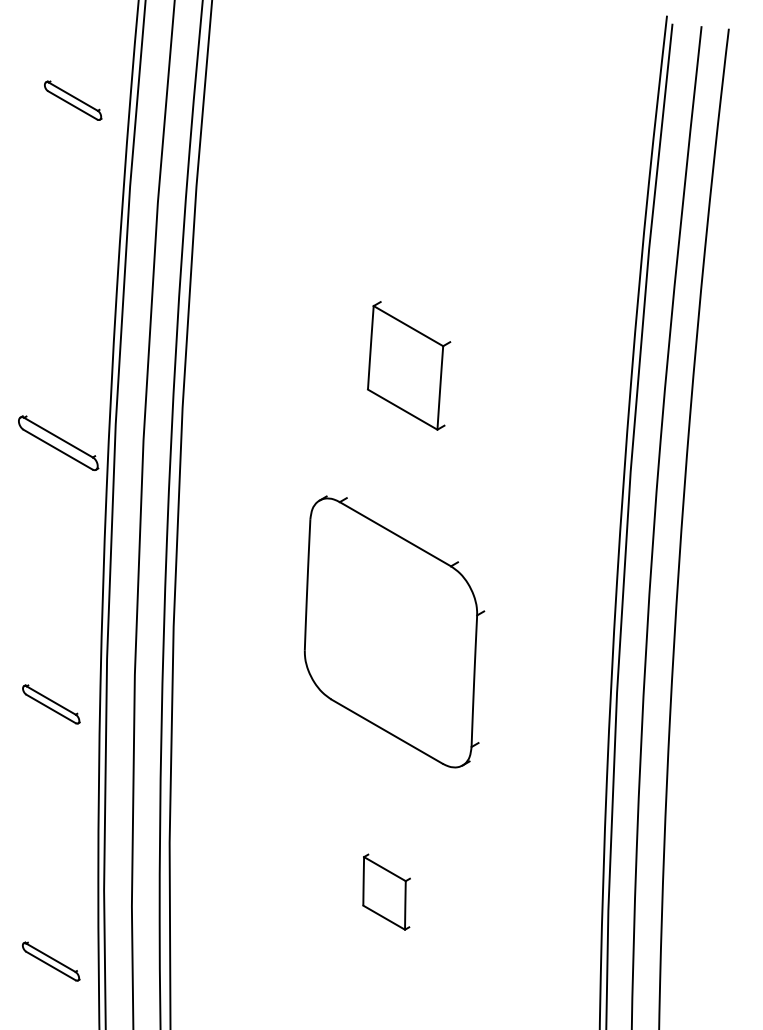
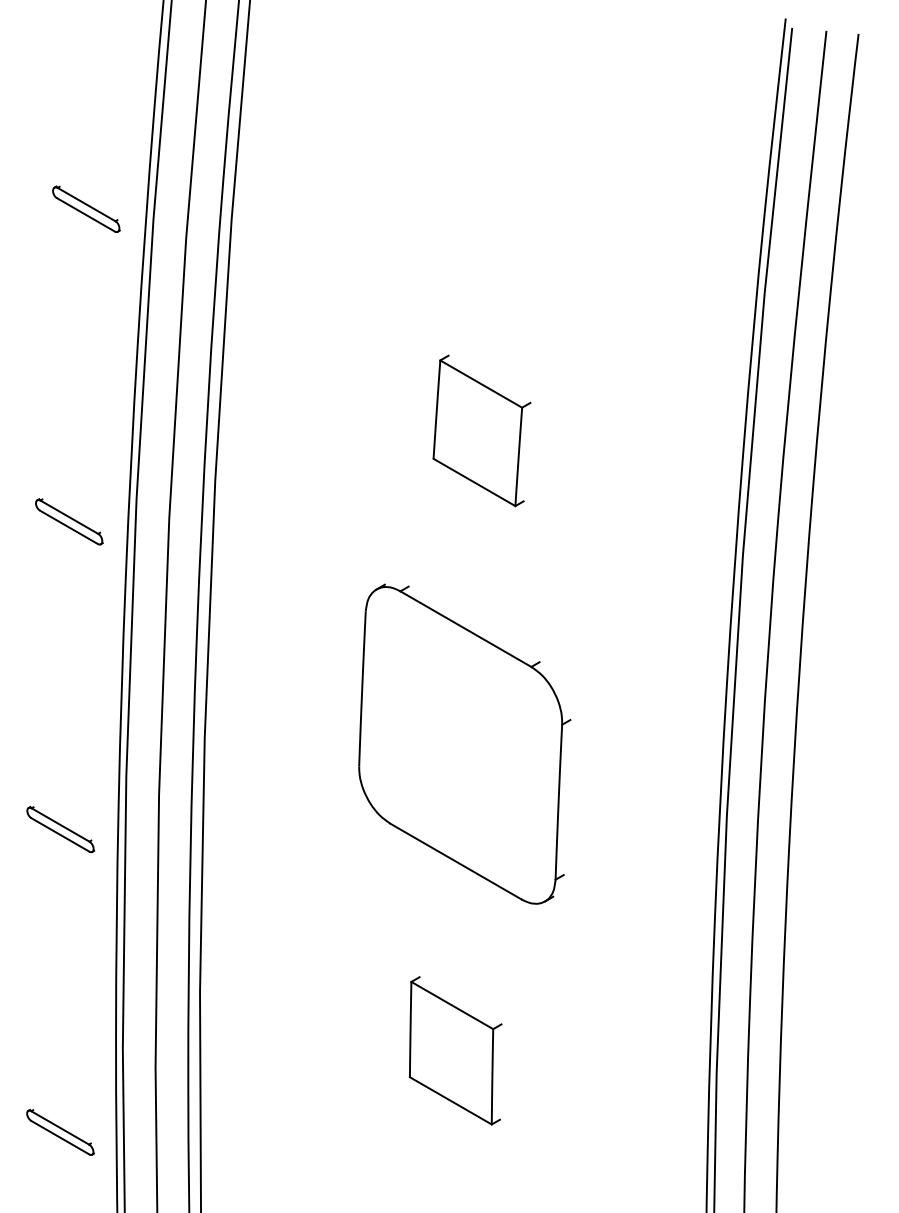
part: (73, 100) -> (86, 209), moved
part: (58, 442) -> (69, 521), size x0.71
part: (386, 891) -> (455, 1049), size x1.67

